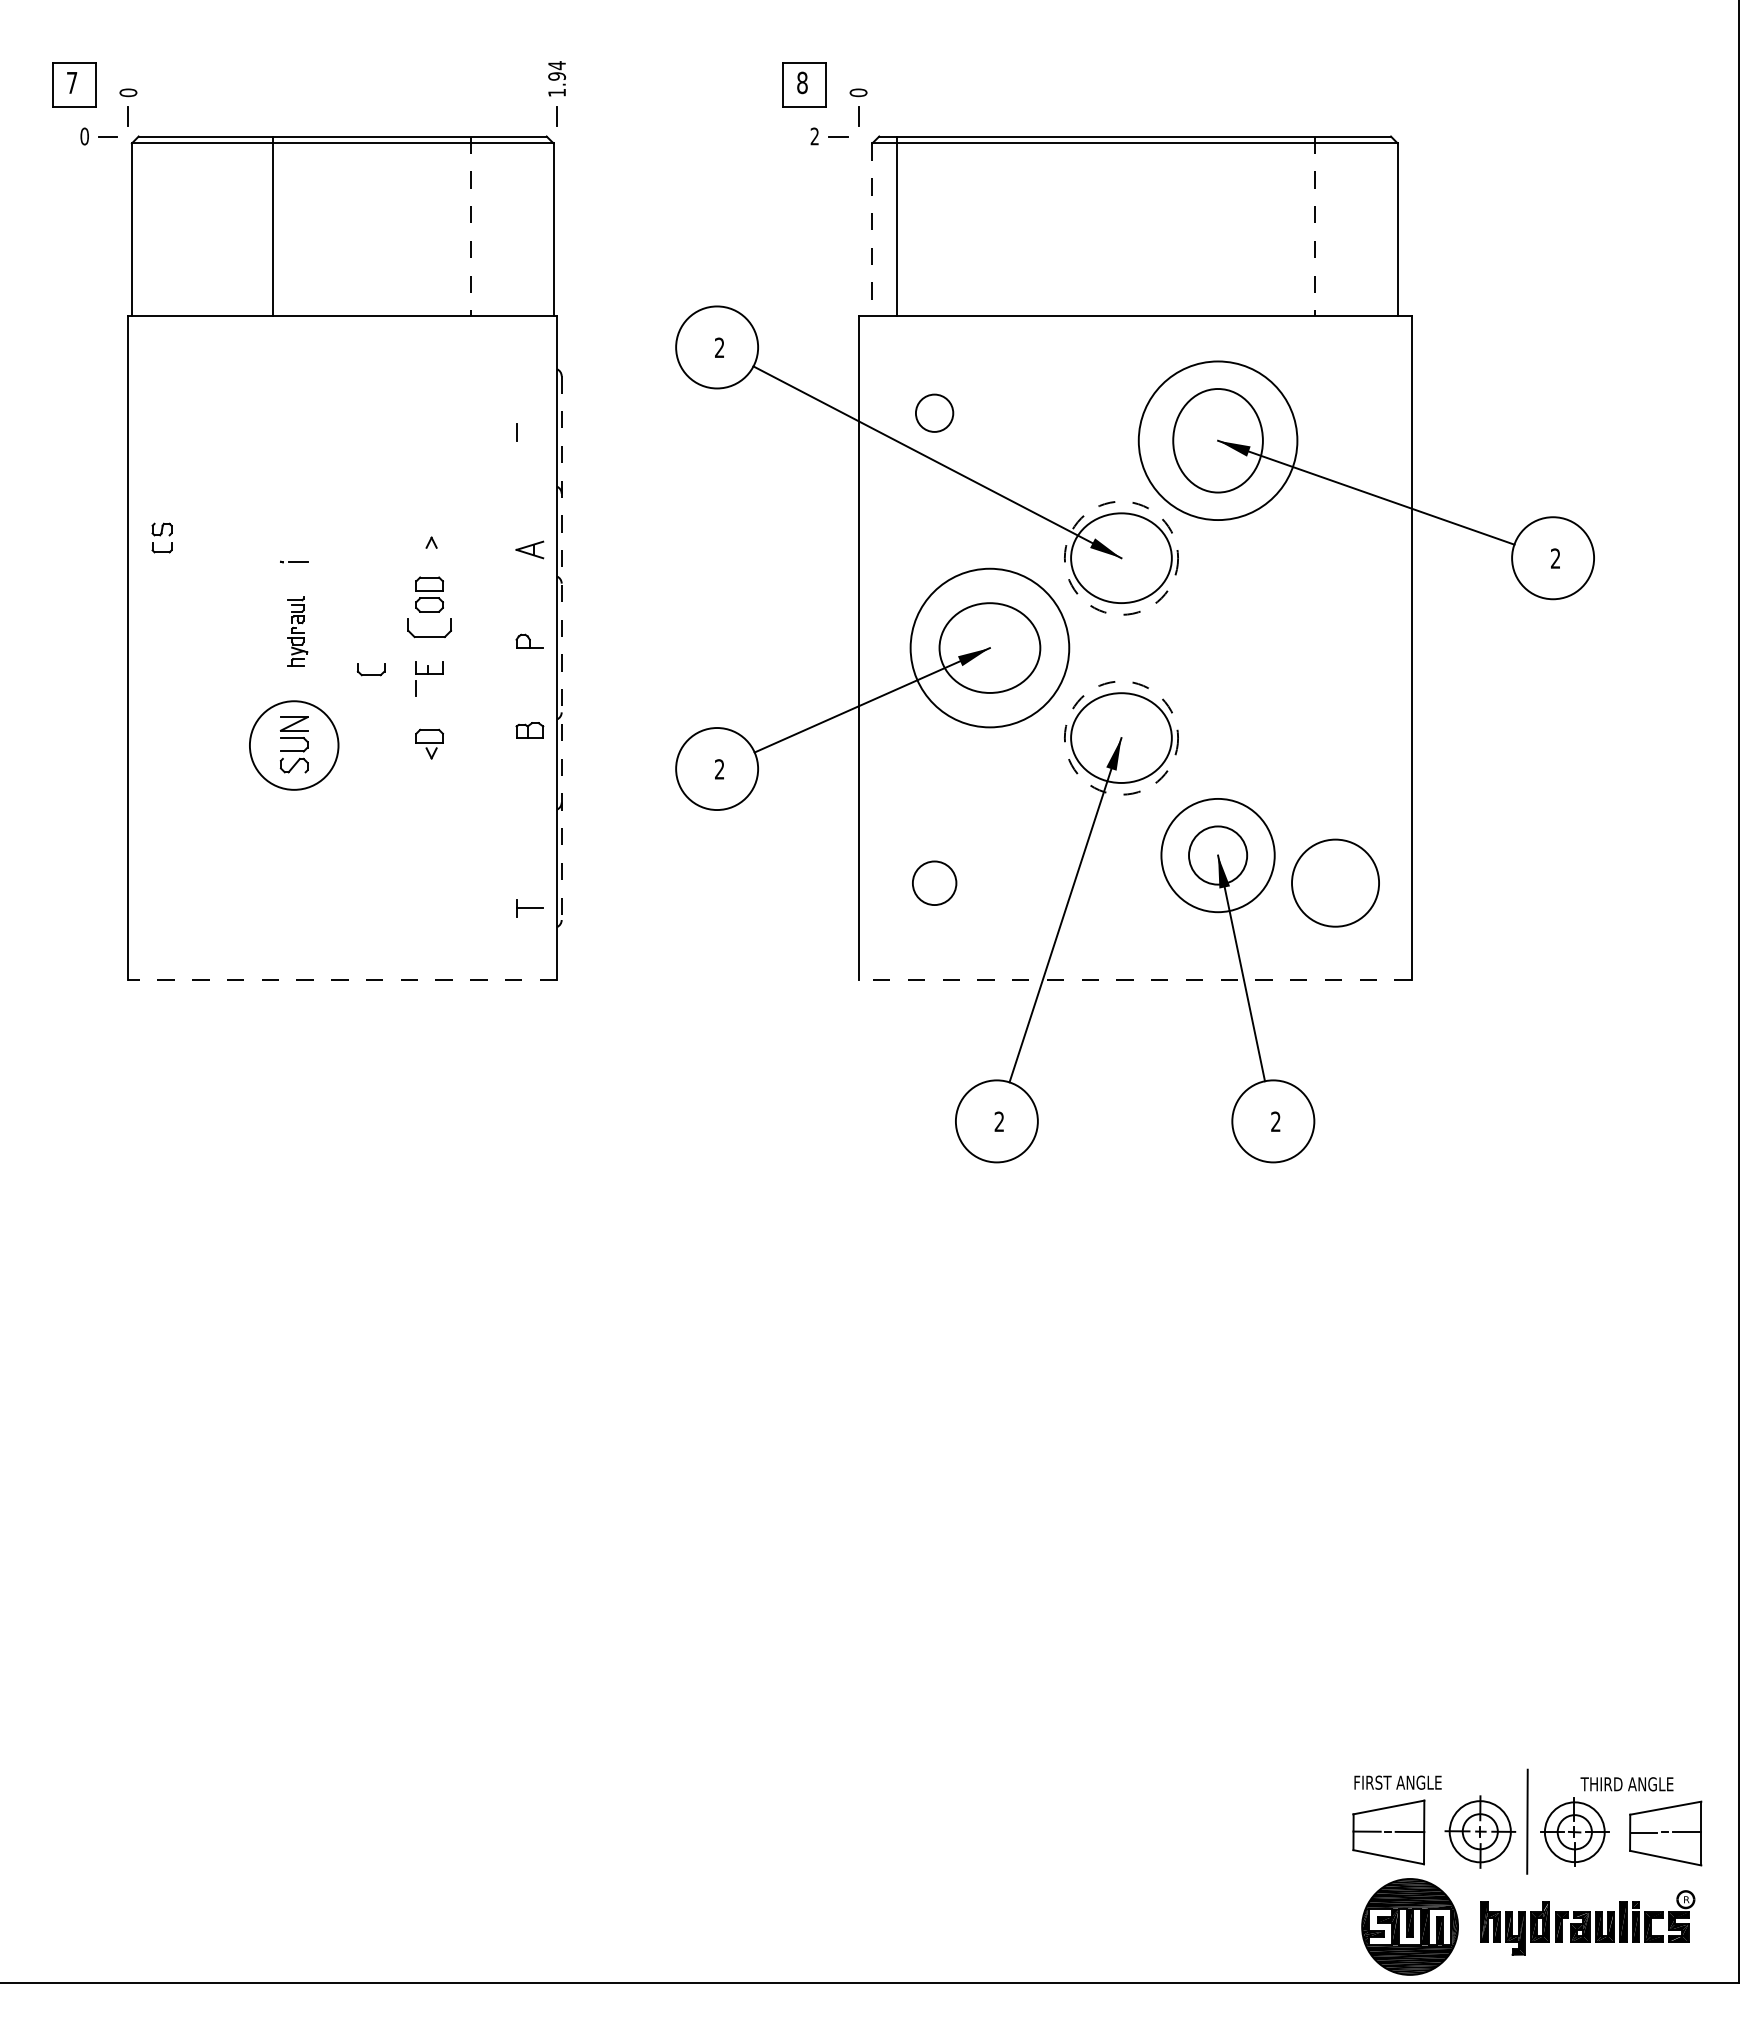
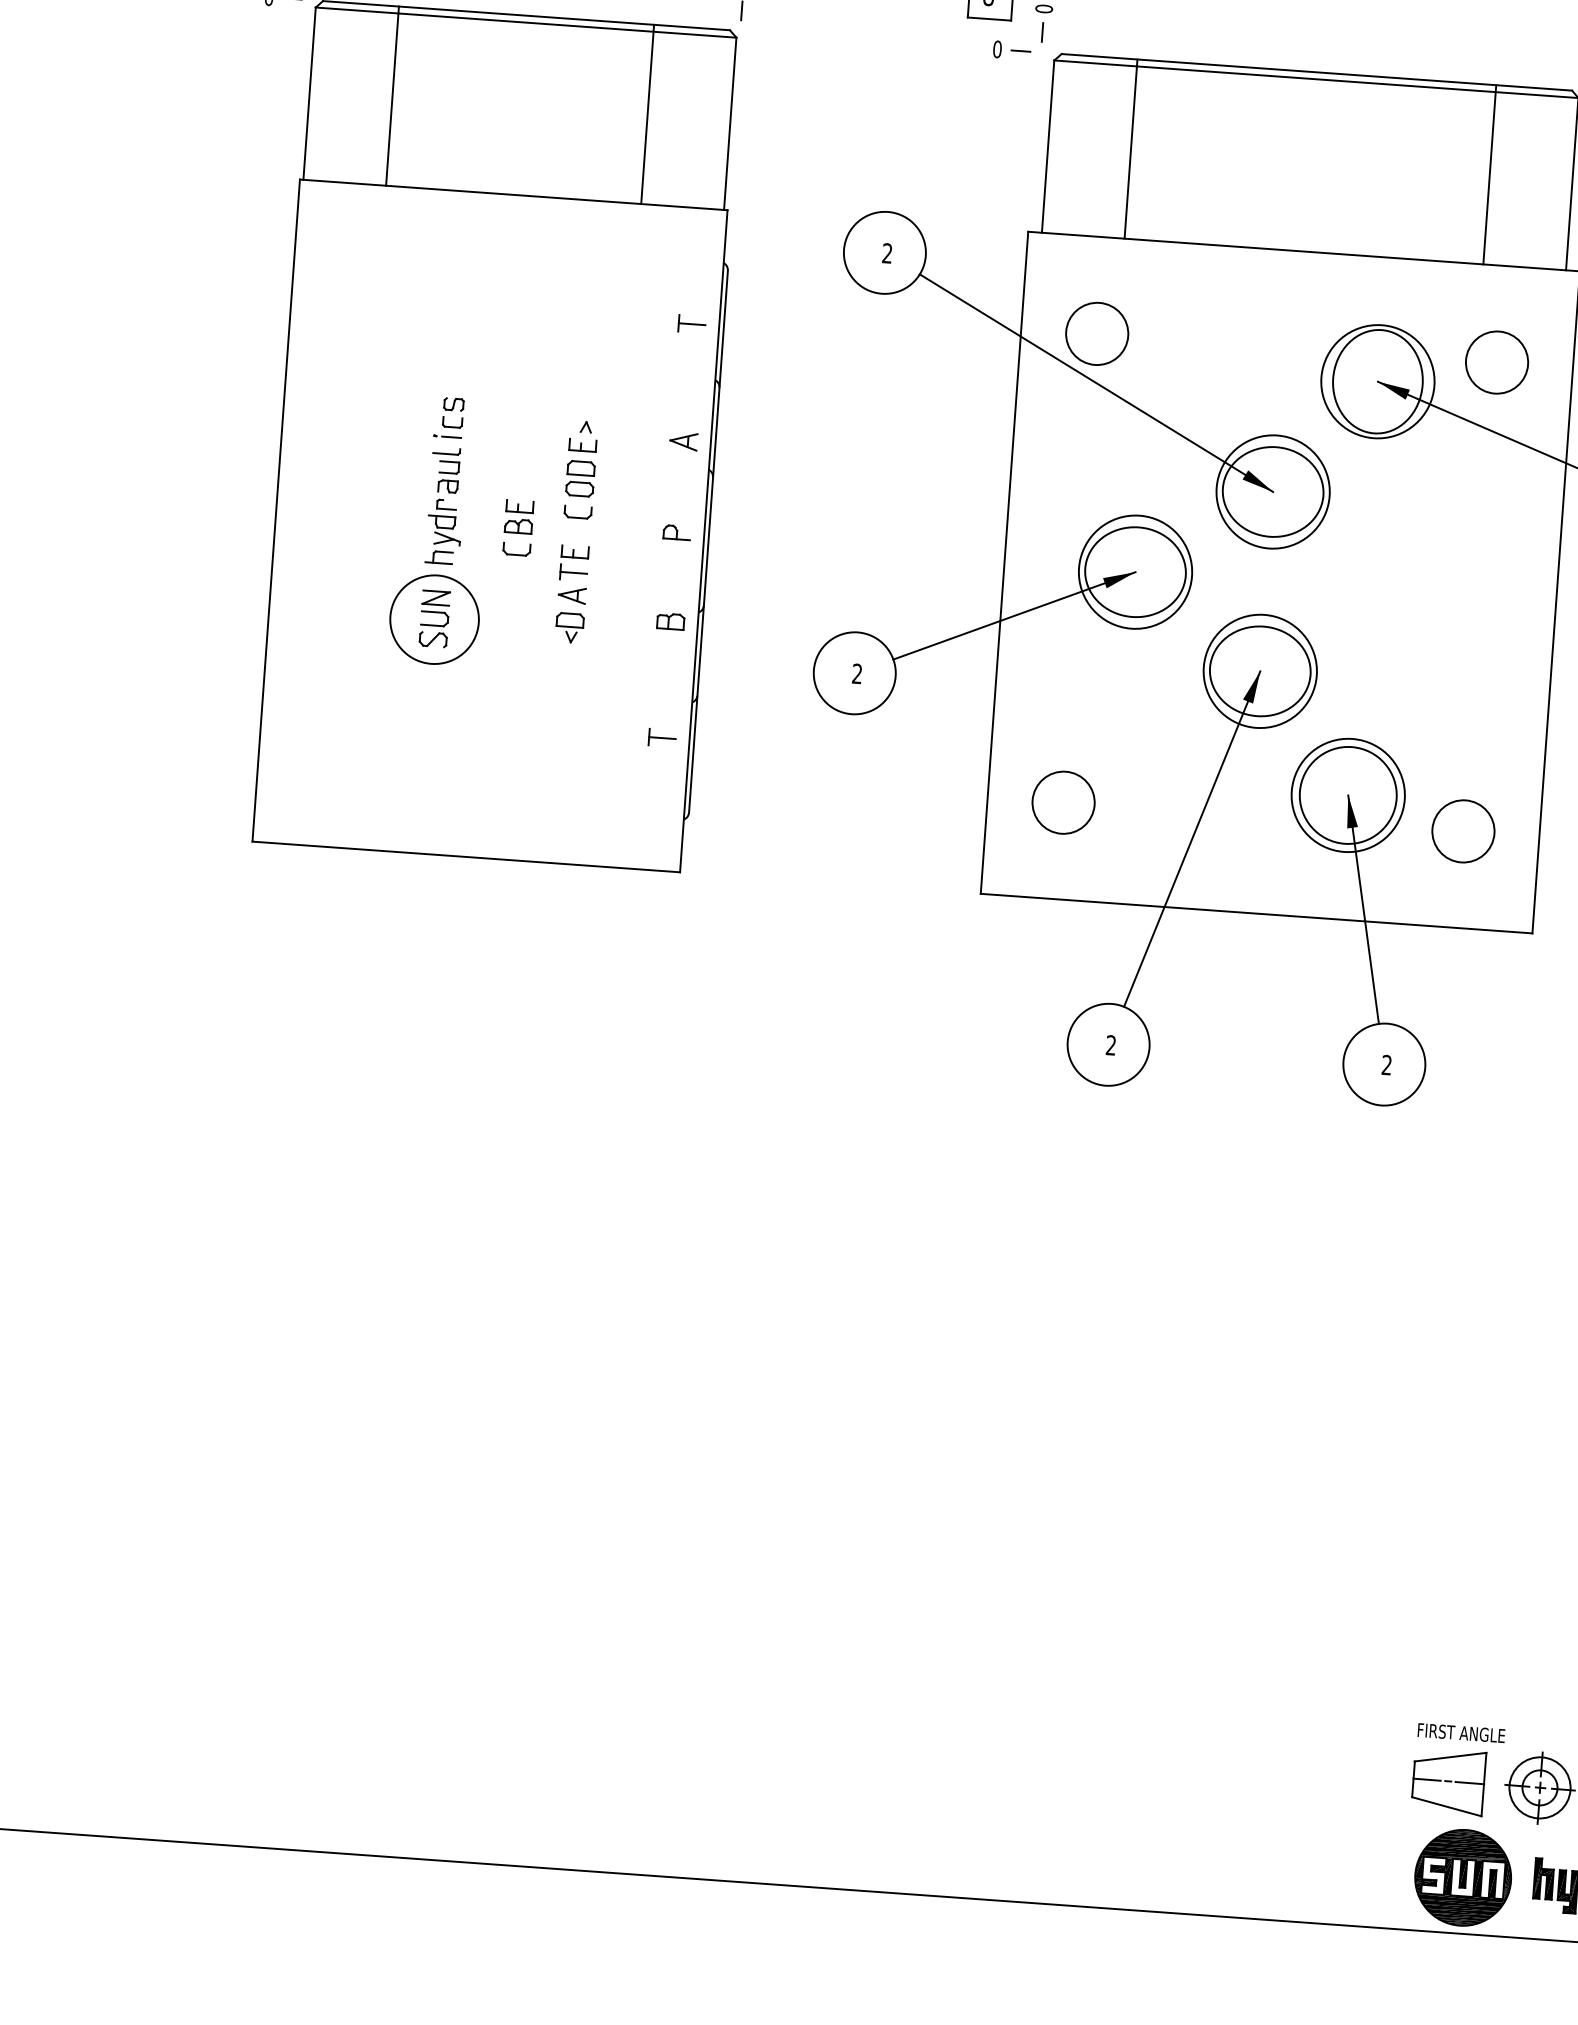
text: (814, 136) -> (997, 49), 2 -> 0
line: (272, 226) -> (392, 96), moved
line: (470, 226) -> (647, 114), dashed -> solid
line: (897, 226) -> (1131, 149), moved
line: (1314, 226) -> (1489, 174), dashed -> solid
line: (872, 230) -> (1048, 147), dashed -> solid
circle: (934, 413) -> (1097, 334), size x1.67
circle: (1335, 413) -> (1496, 362), added
line: (529, 432) -> (691, 324), added
circle: (1217, 440) -> (1377, 381), size x0.71
part: (161, 537) -> (452, 412), moved
circle: (1121, 557) -> (1273, 491), dashed -> solid
part: (429, 560) -> (582, 444), added
part: (429, 628) -> (577, 512), size x0.62
part: (297, 631) -> (446, 506), size x1.67
part: (371, 636) -> (519, 516), added
circle: (989, 647) -> (1135, 571), size x0.71
line: (561, 648) -> (708, 541), dashed -> solid
line: (429, 688) -> (573, 572), added
part: (429, 711) -> (571, 595), added
circle: (1121, 737) -> (1260, 670), dashed -> solid
circle: (1217, 855) -> (1347, 795), size x1.67
circle: (934, 883) -> (1063, 803), size x1.43
circle: (1335, 883) -> (1463, 831), size x0.71
part: (529, 908) -> (662, 738), moved
line: (342, 979) -> (466, 856), dashed -> solid
line: (1135, 979) -> (1257, 913), dashed -> solid

